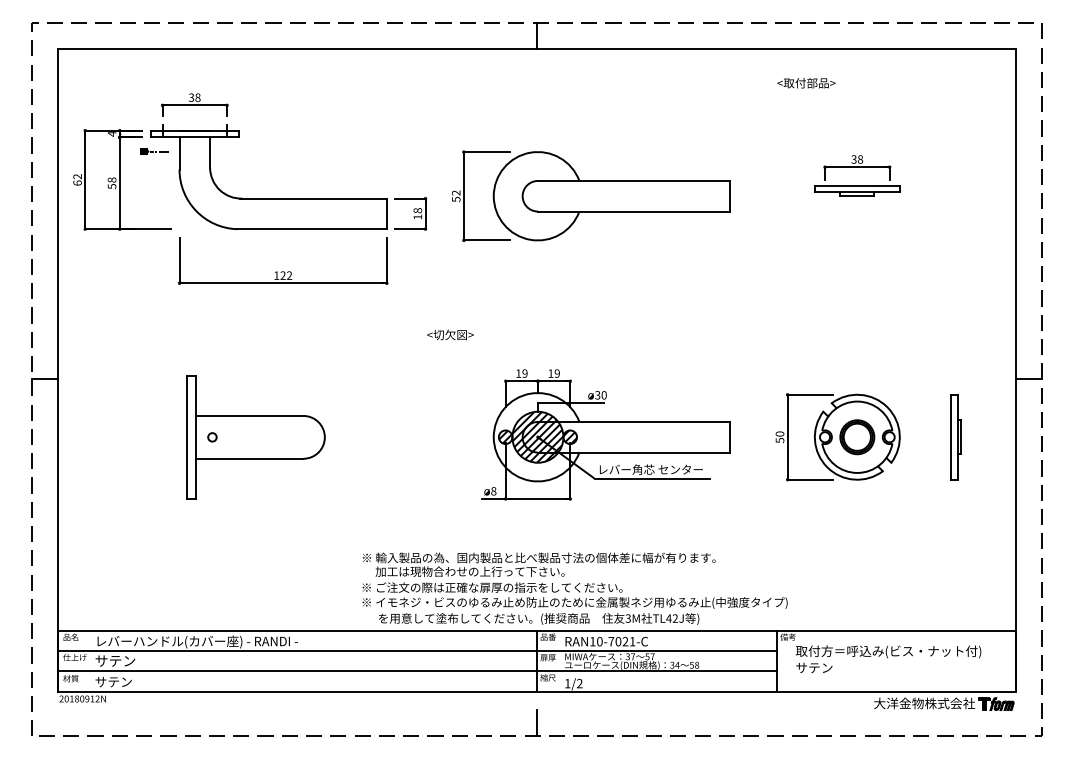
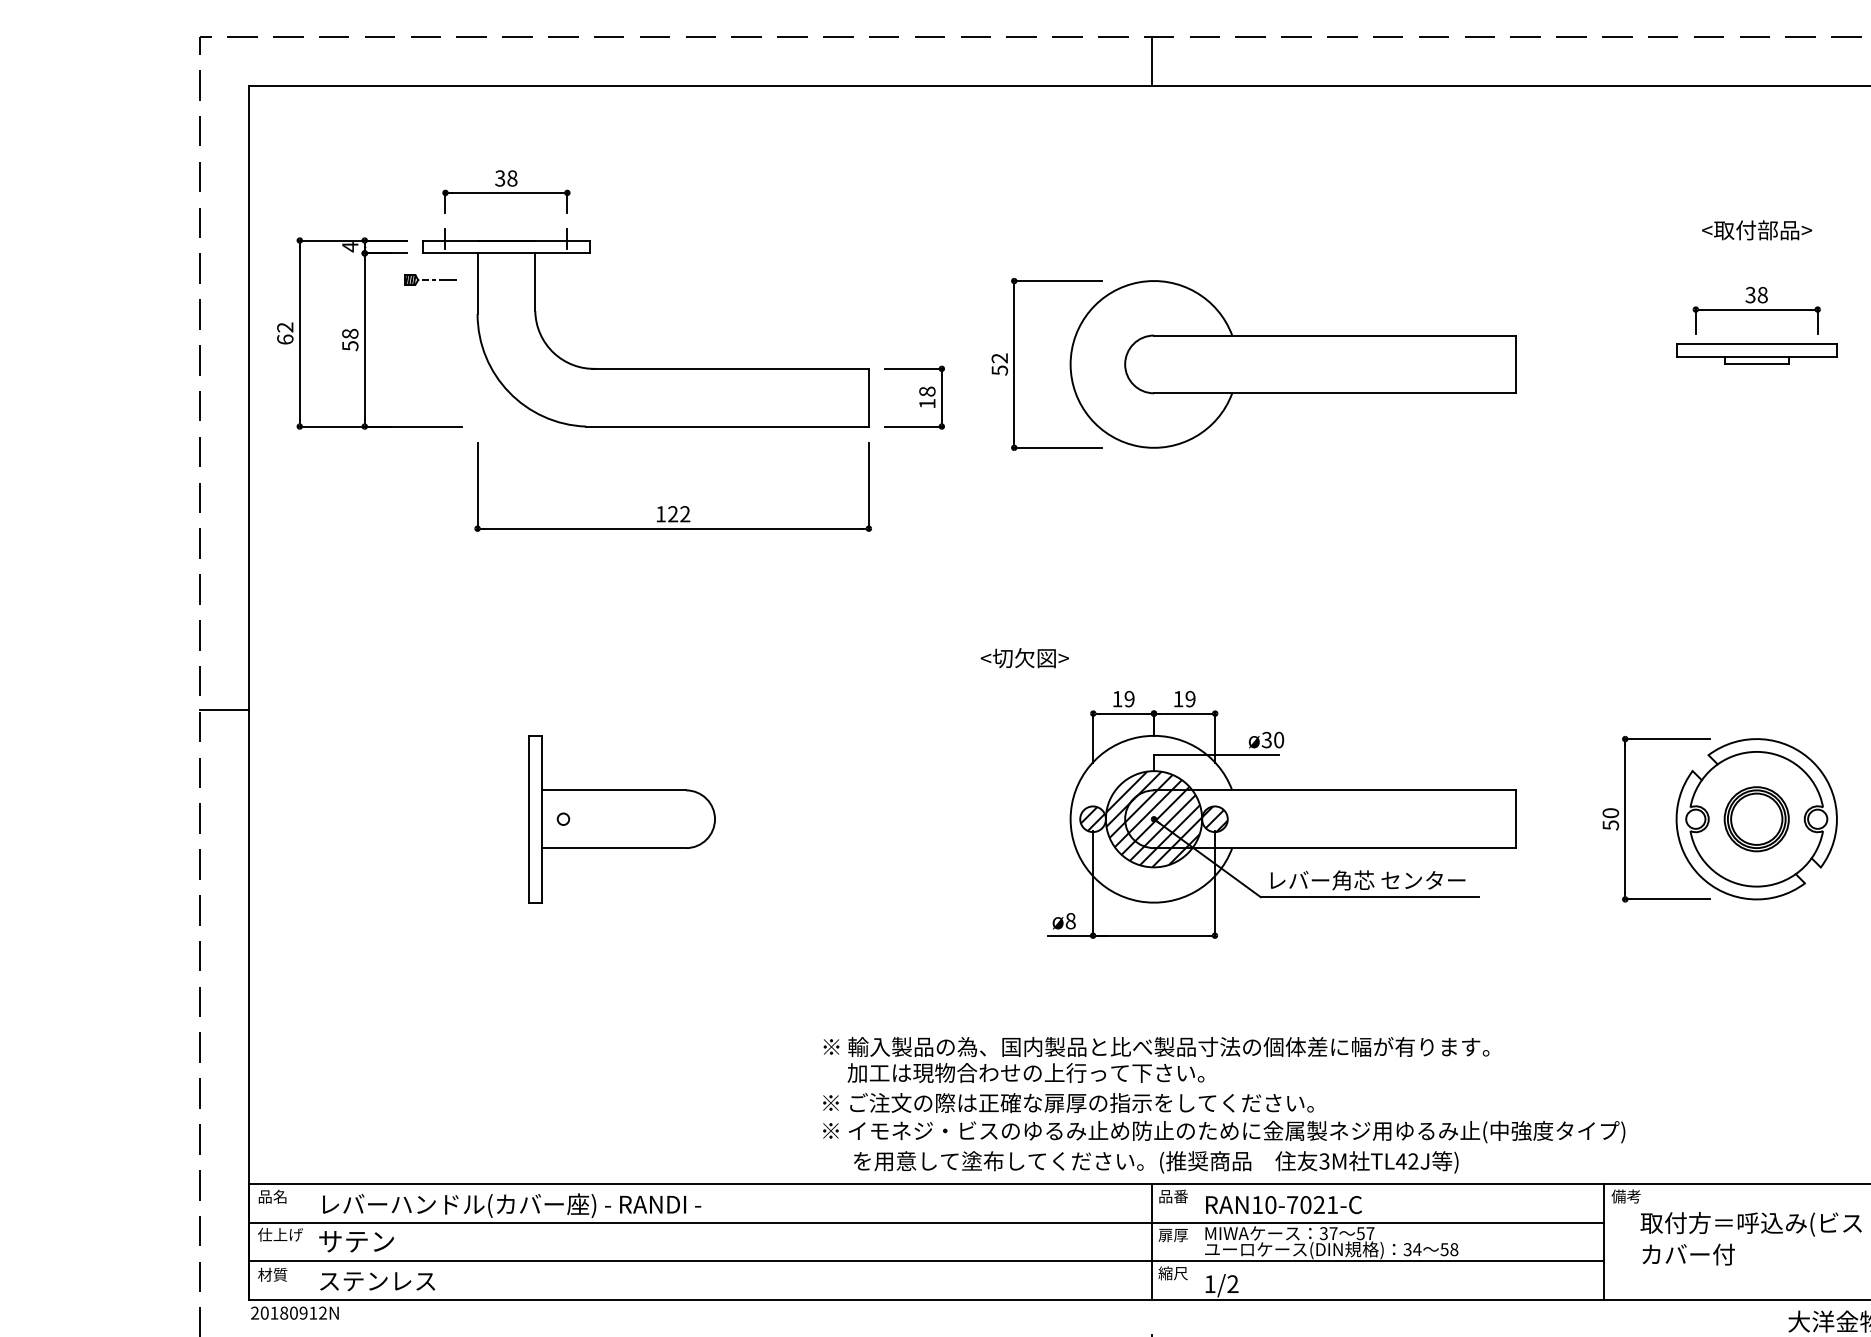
text: (806, 83) -> (1757, 230), moved
text: (450, 334) -> (1024, 657), moved
part: (256, 436) -> (622, 817), size x0.71
text: (820, 667) -> (1687, 1253), サテン -> カバー付
text: (125, 681) -> (375, 1280), サテン -> ステンレス

